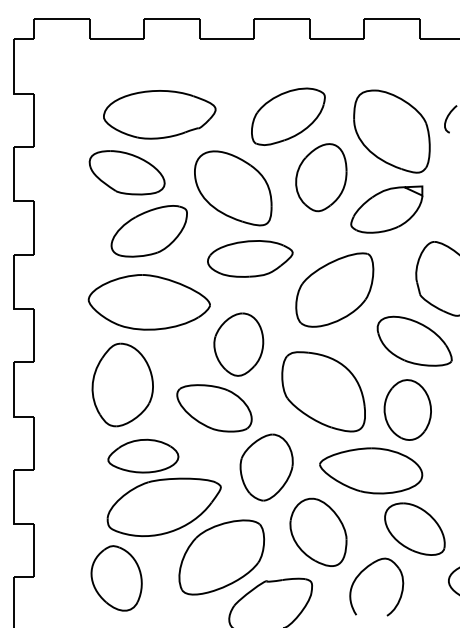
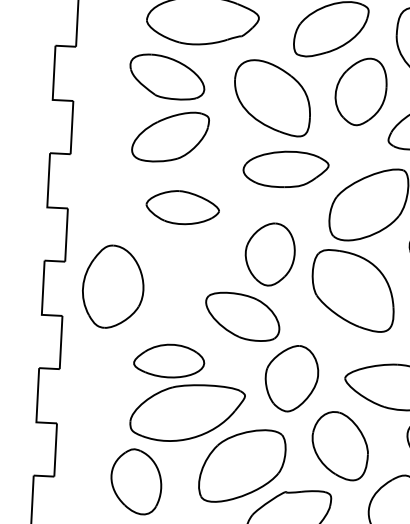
part: (148, 231) -> (169, 137), moved
part: (148, 302) -> (182, 207), size x0.6
part: (122, 384) -> (113, 286), moved
part: (323, 391) -> (353, 290), moved

